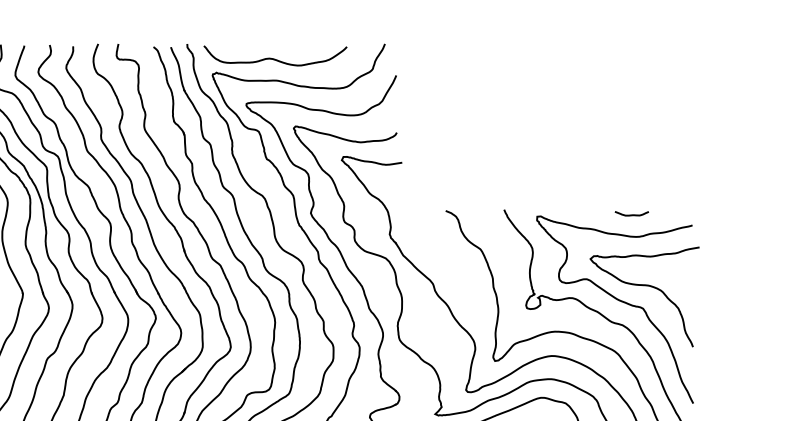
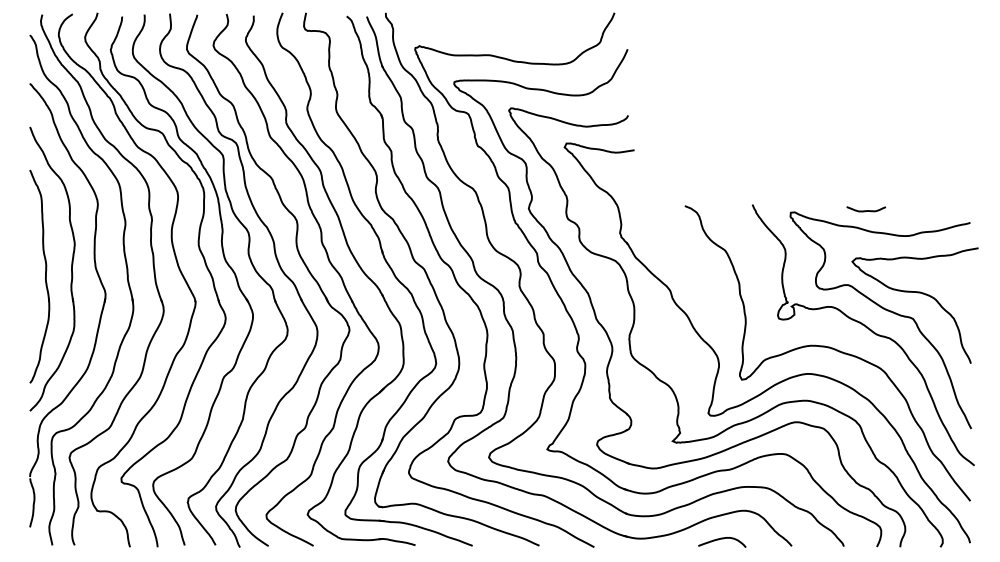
curve: (274, 58) -> (486, 29), removed
curve: (632, 214) -> (866, 210), moved

